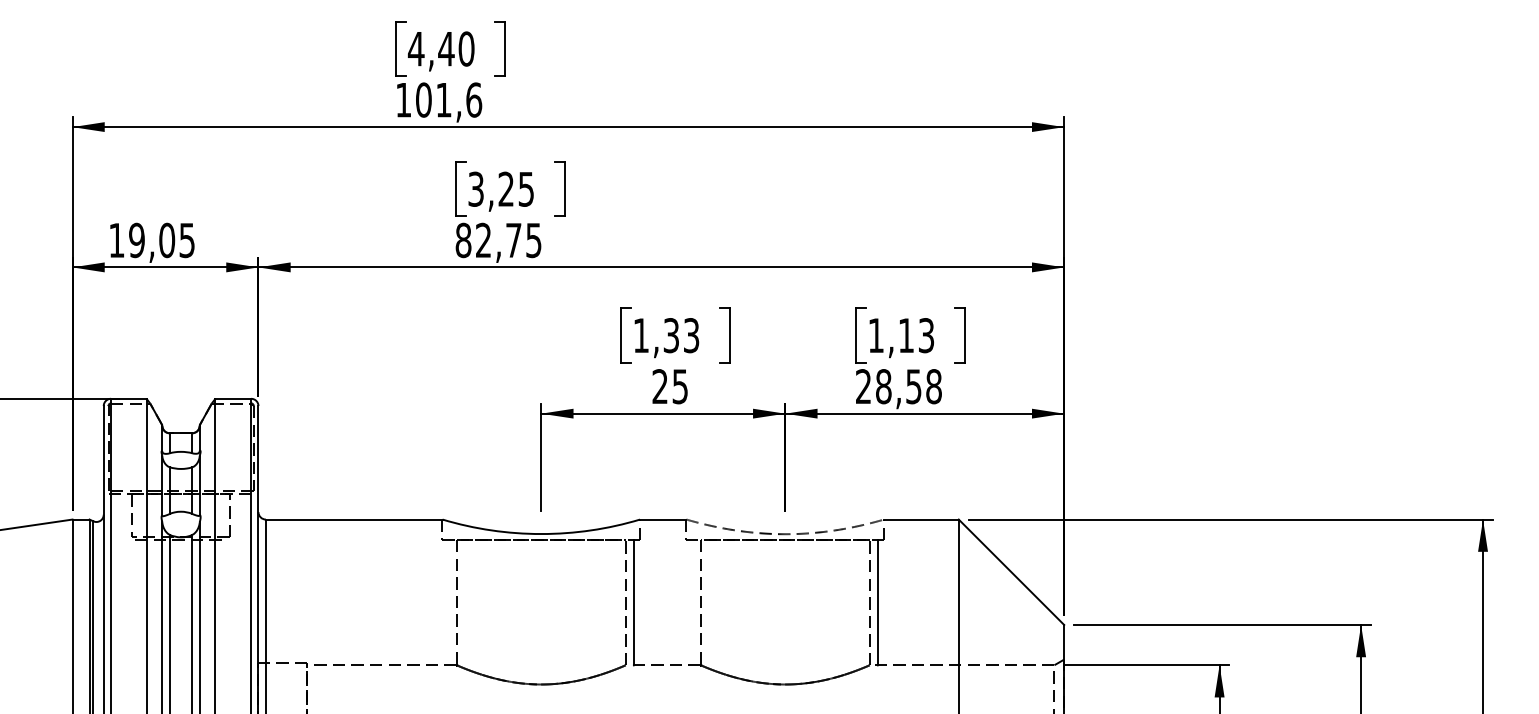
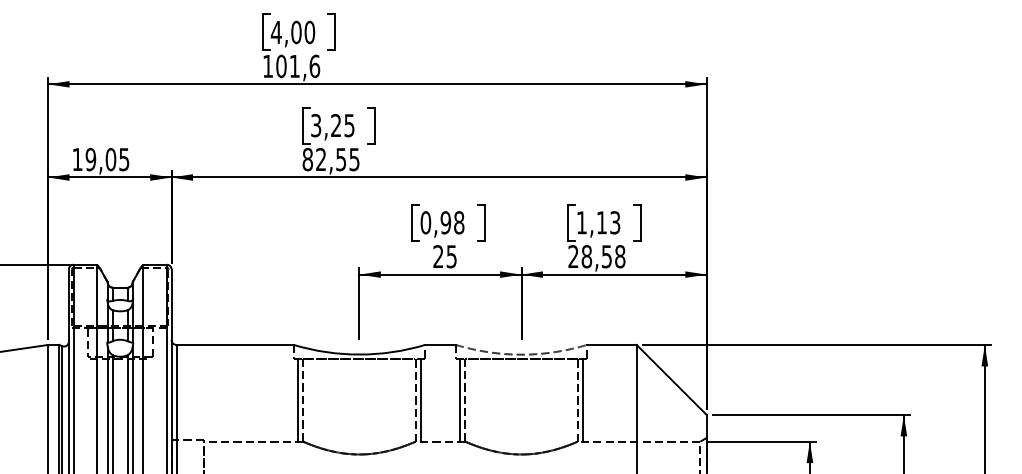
text: (445, 49) -> (295, 32), 4,40 -> 4,00
text: (514, 240) -> (341, 159), 82,75 -> 82,55
text: (666, 335) -> (442, 222), 1,33 -> 0,98
line: (448, 601) -> (297, 399), added
line: (691, 601) -> (459, 399), added

